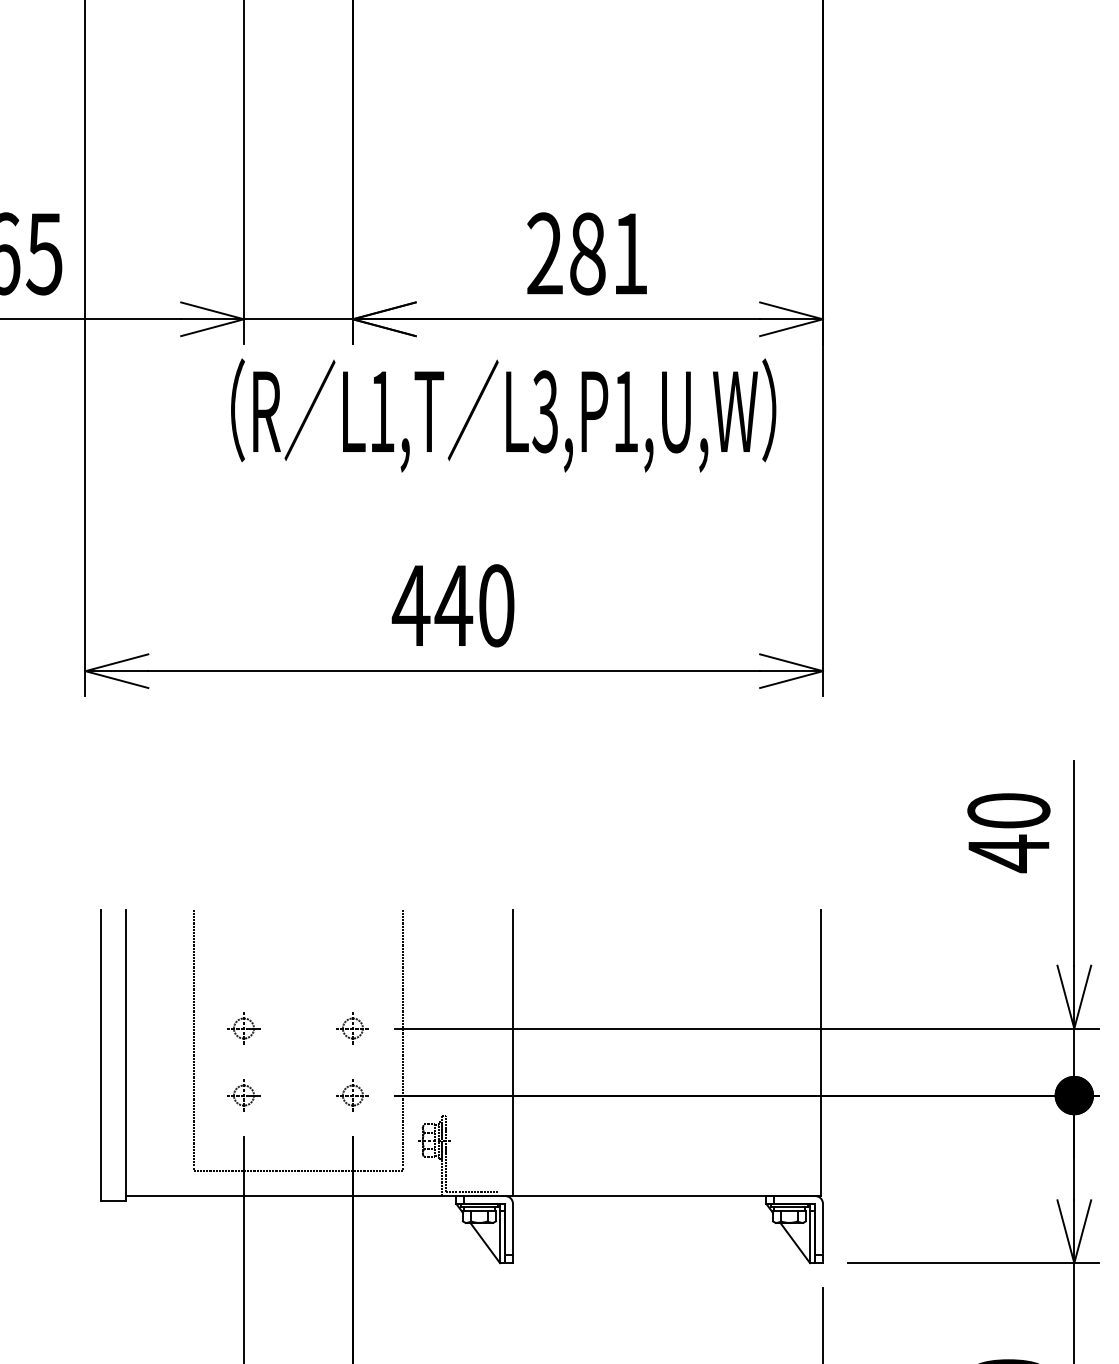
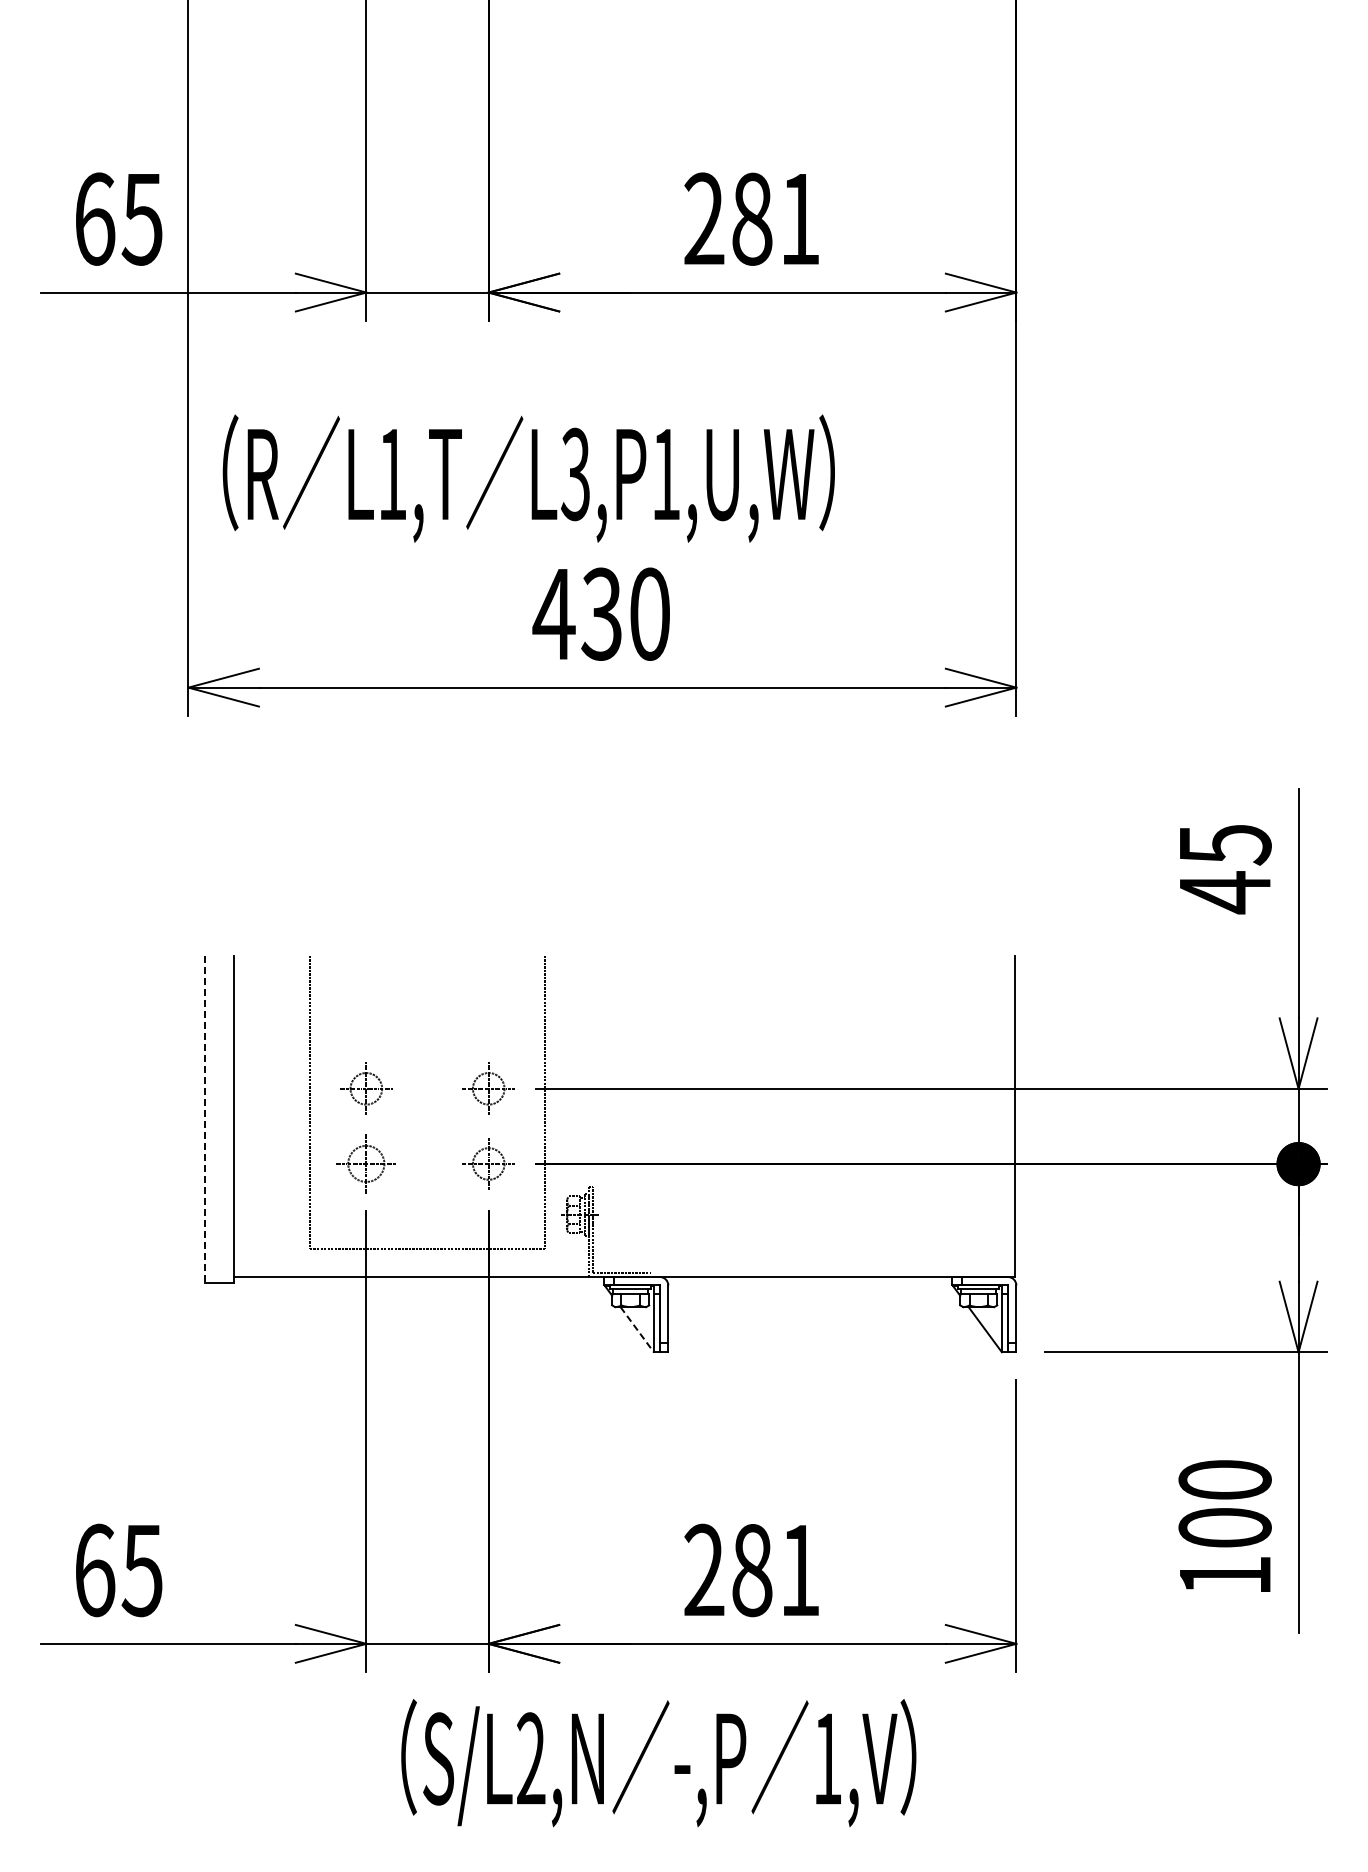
text: (503, 415) -> (528, 478), moved
text: (453, 605) -> (601, 613), 440 -> 430
text: (1008, 810) -> (1224, 844), 40 -> 45
part: (244, 1028) -> (366, 1088), size x1.4
part: (352, 1028) -> (488, 1088), size x1.4
line: (513, 1053) -> (668, 1116), removed
line: (100, 1055) -> (205, 1119), solid -> dashed
part: (244, 1095) -> (366, 1164), size x1.6
part: (352, 1095) -> (488, 1164), size x1.4
line: (485, 1243) -> (637, 1330), solid -> dashed

